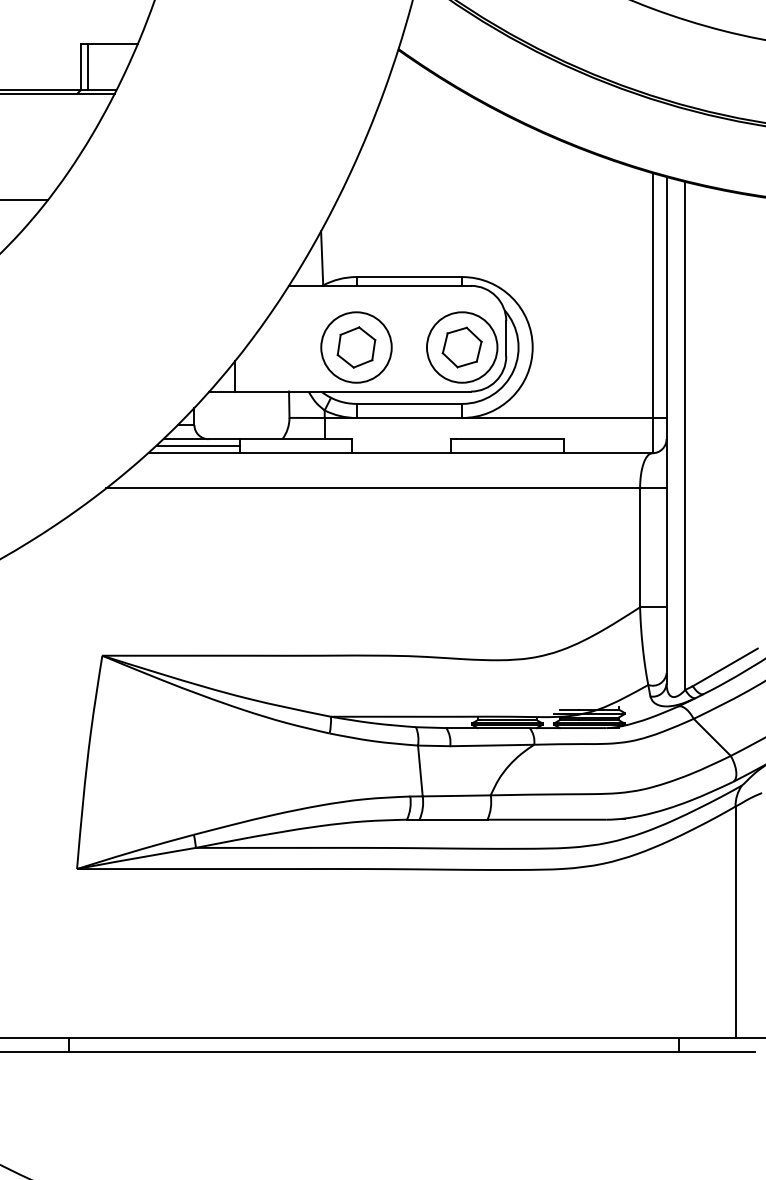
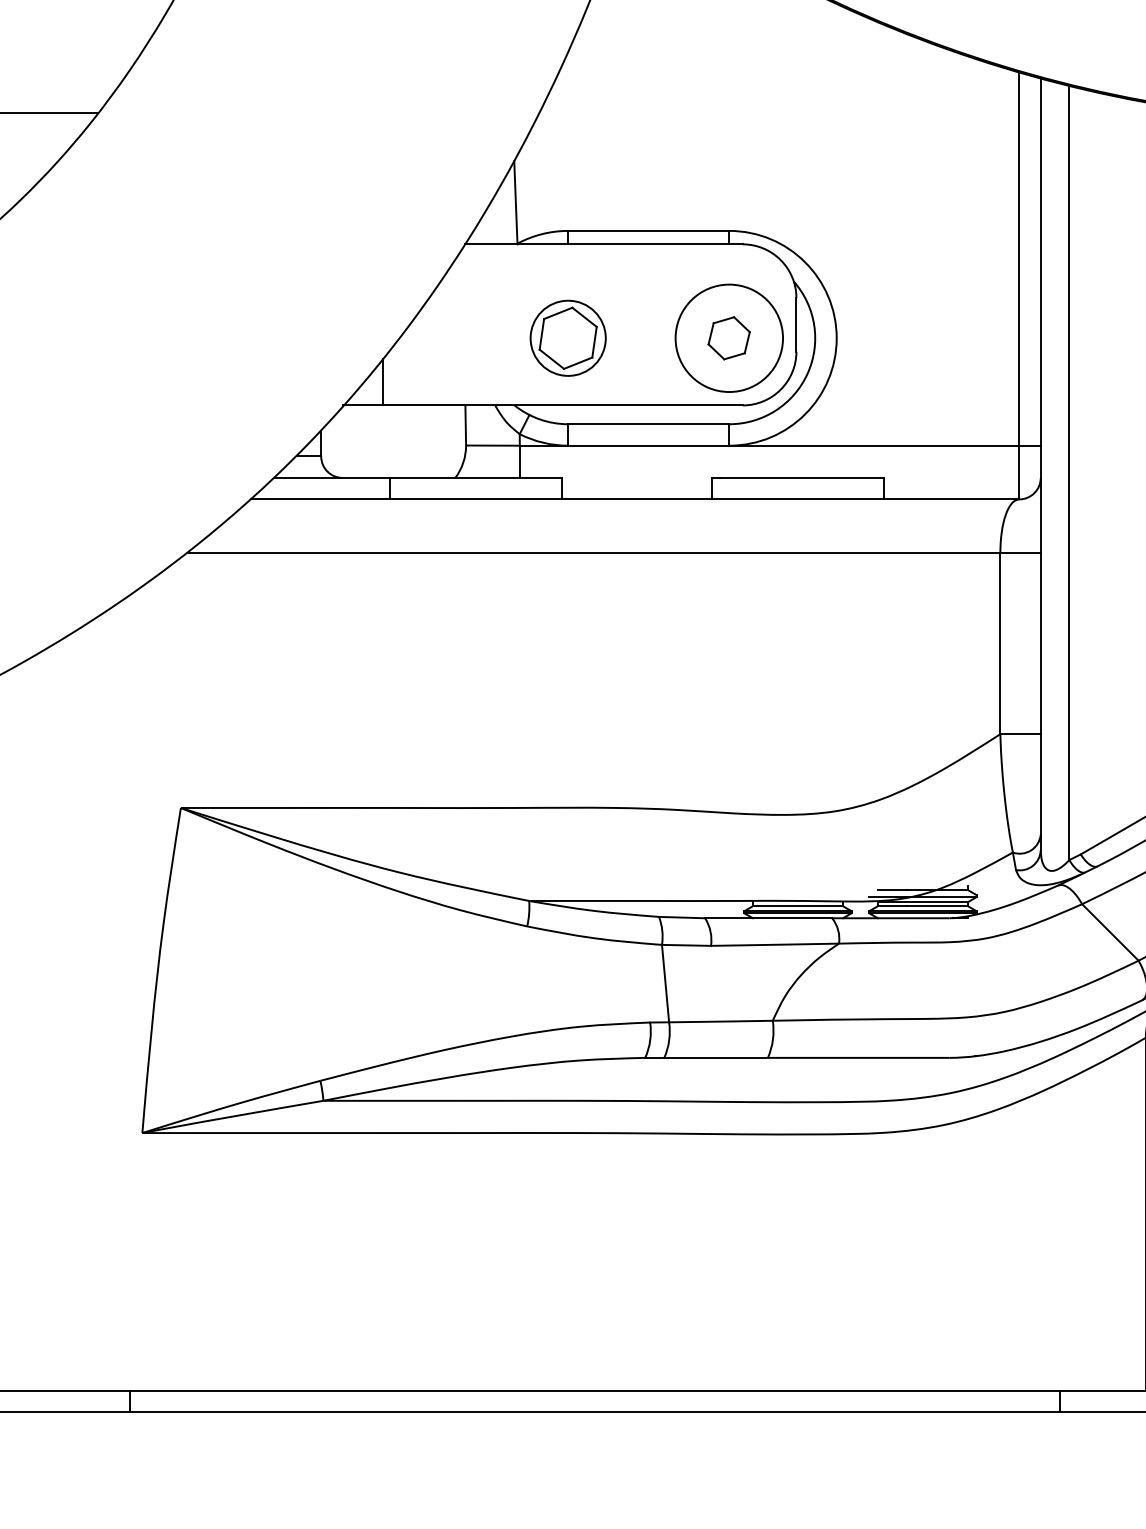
circle: (356, 347) -> (568, 338), size x0.7
part: (461, 347) -> (728, 338), size x0.7
line: (197, 446) -> (325, 489), removed

